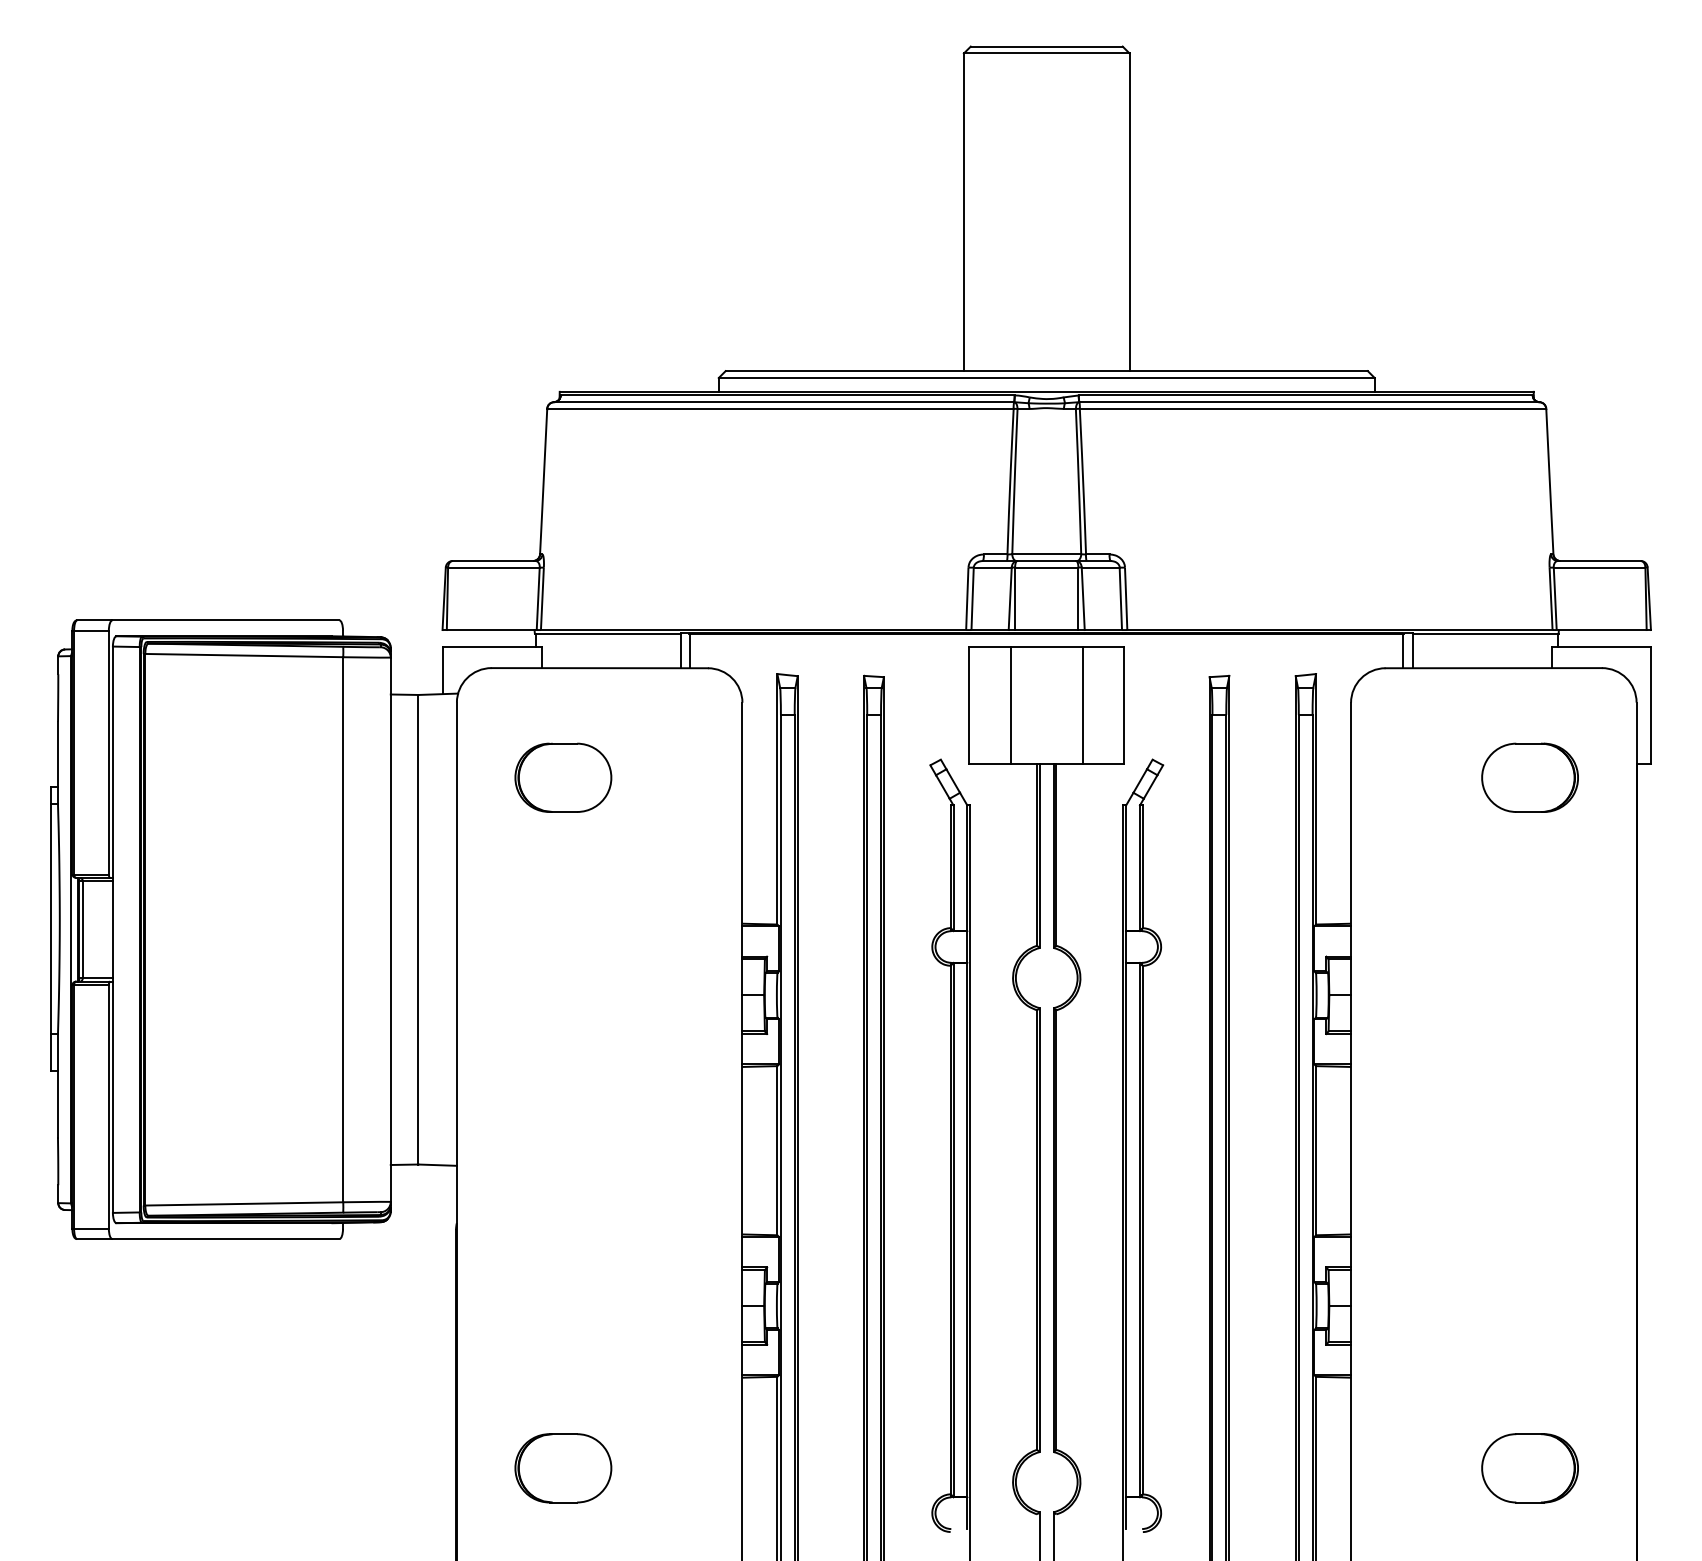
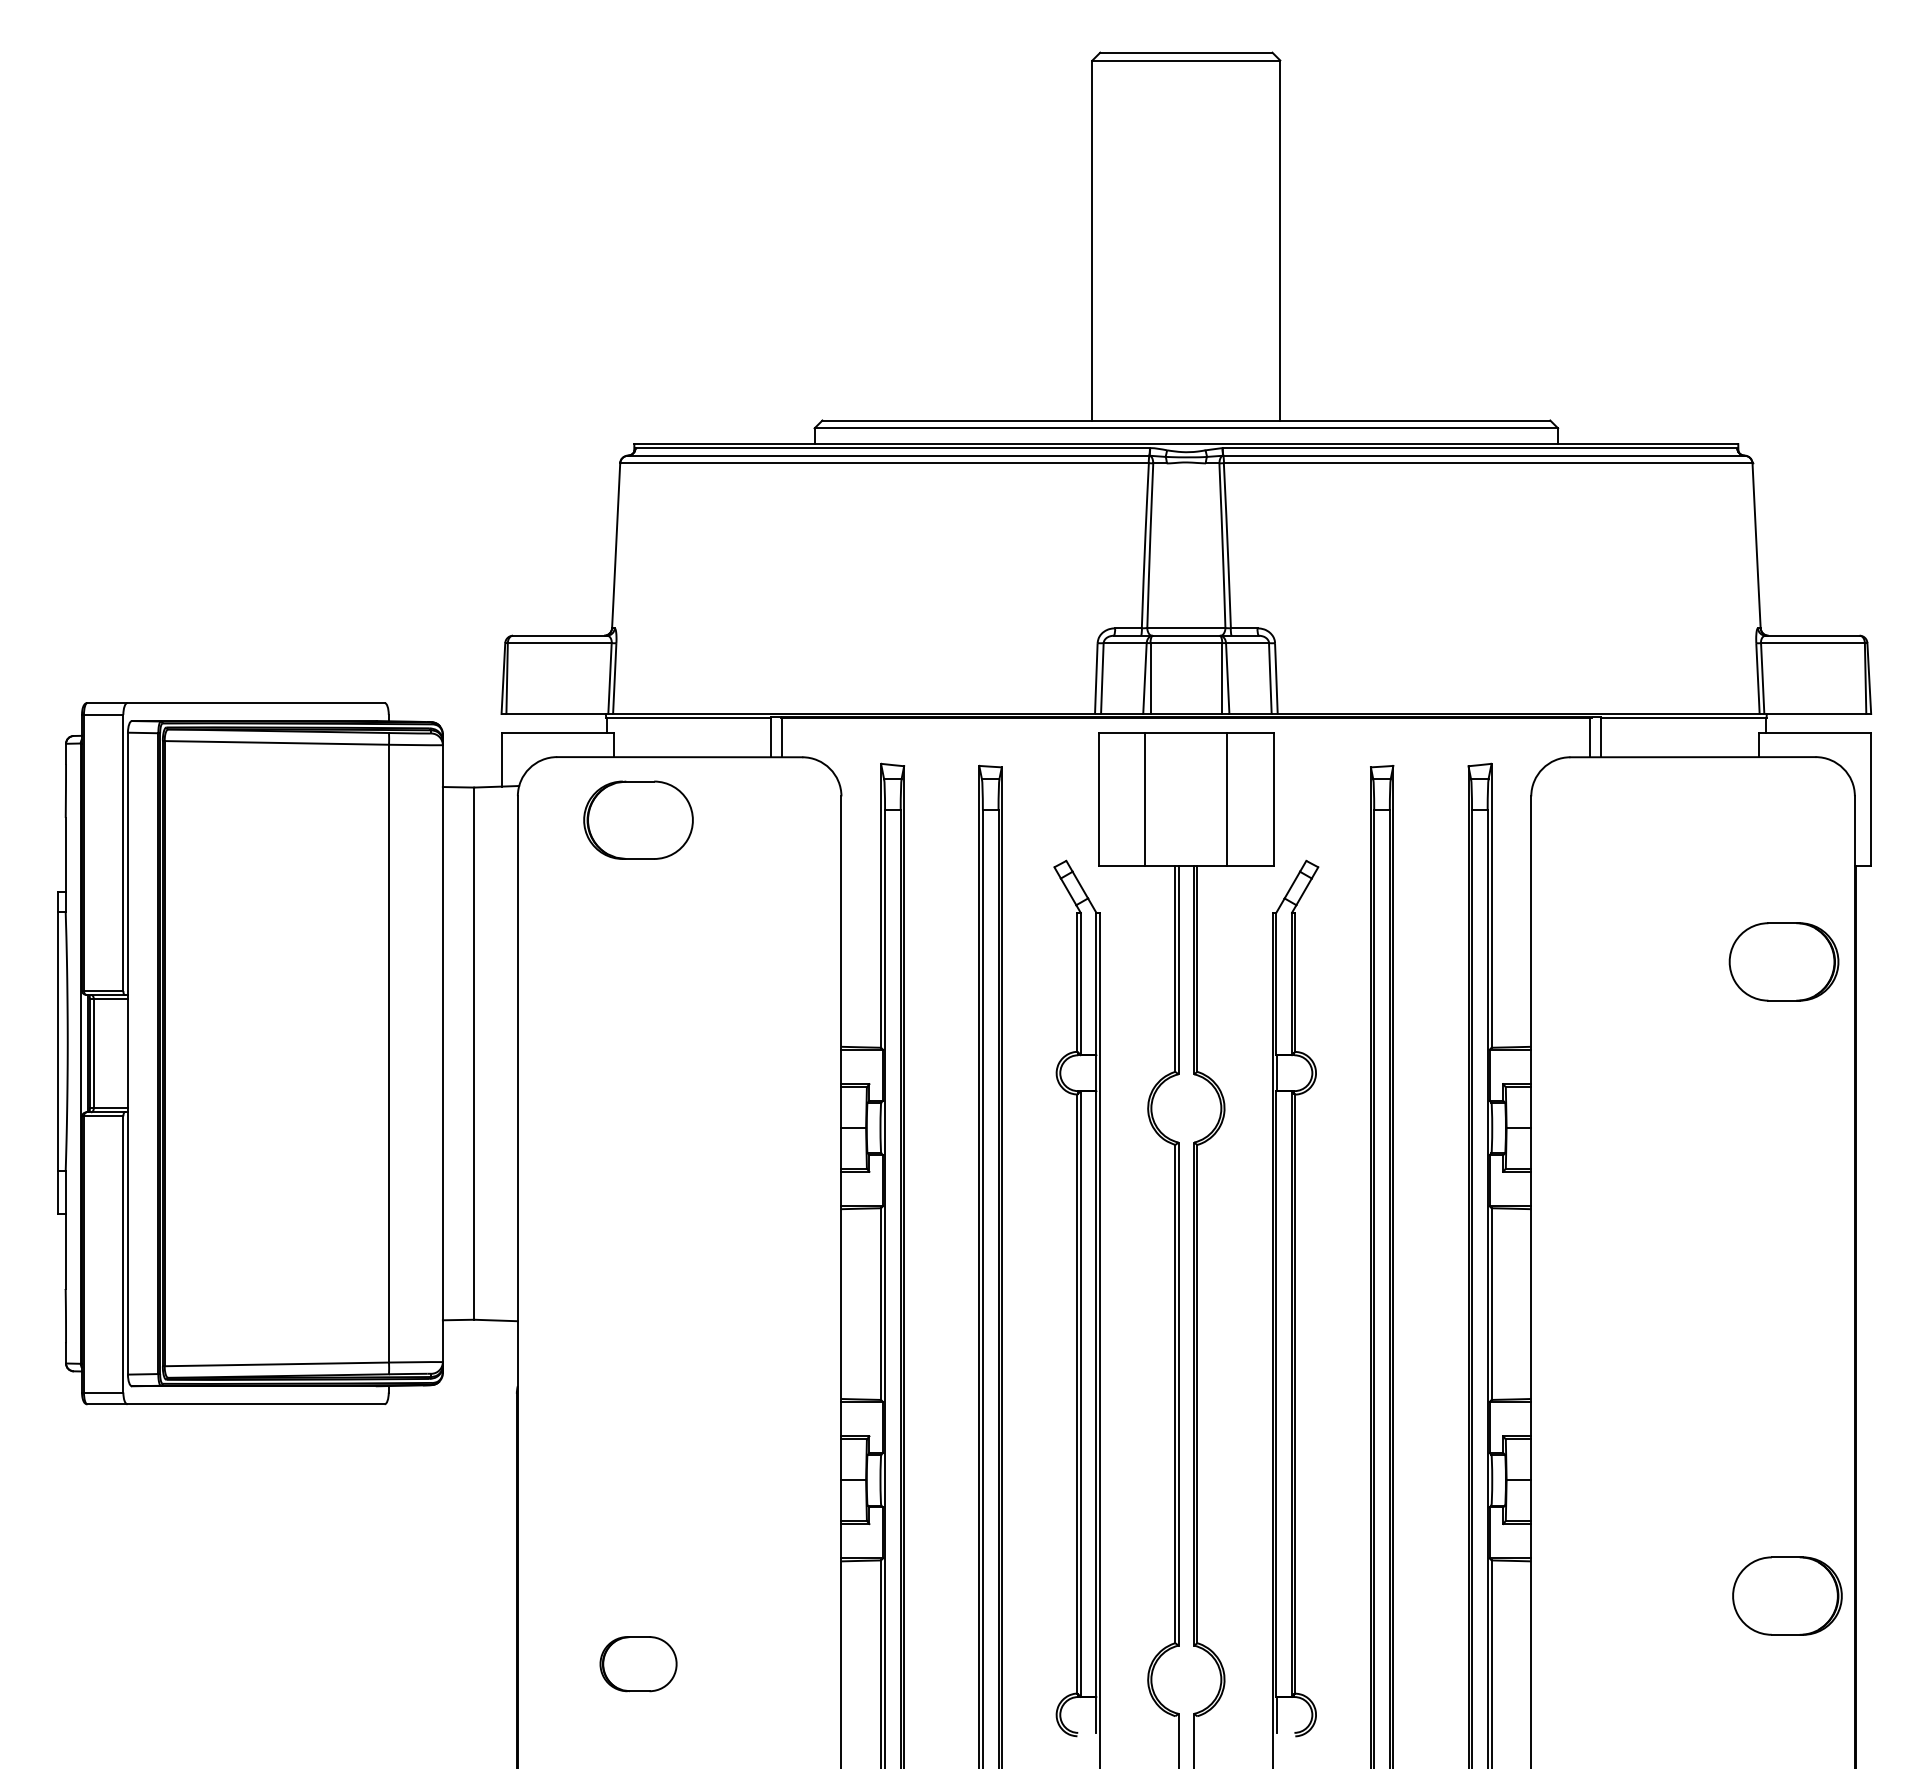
part: (563, 777) -> (638, 819), moved
part: (1529, 777) -> (1783, 961), moved
part: (563, 1468) -> (638, 1664), size x0.7
part: (1529, 1468) -> (1786, 1596), moved

